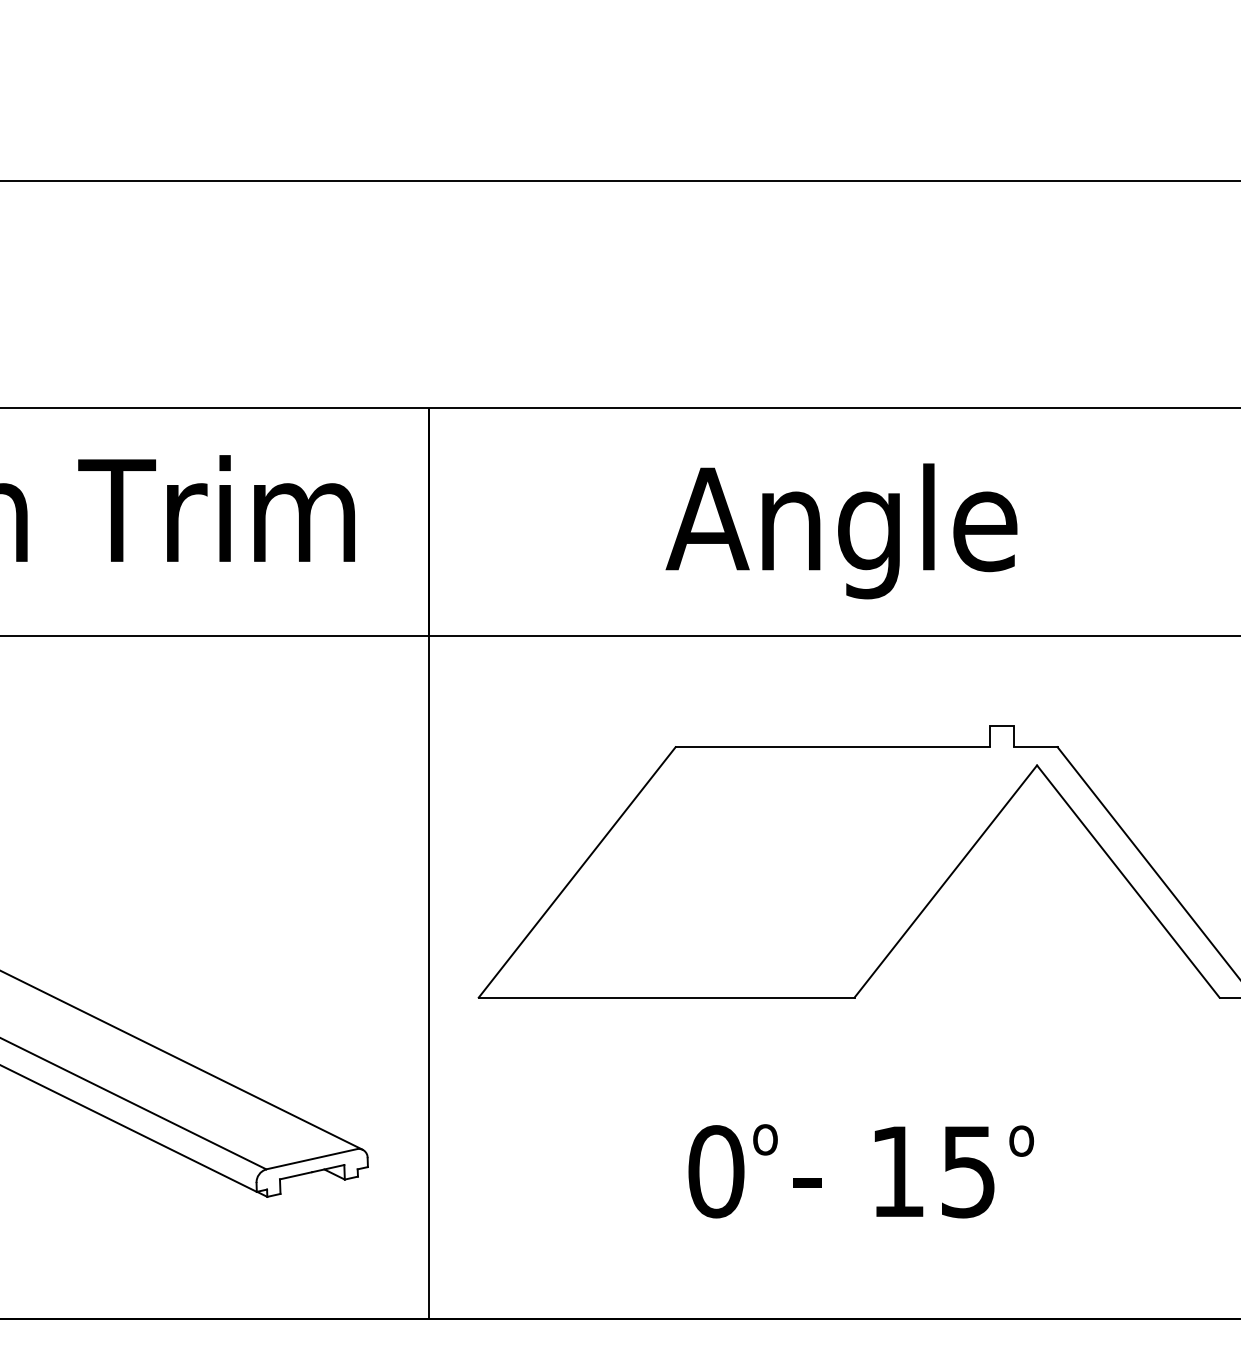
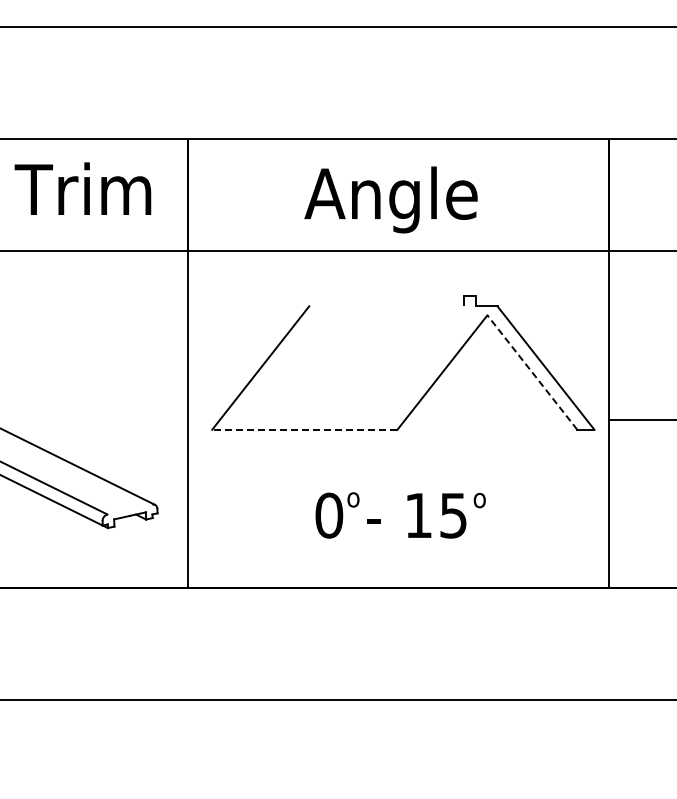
line: (832, 747) -> (386, 306), removed
line: (1128, 881) -> (532, 372), solid -> dashed
line: (666, 996) -> (304, 429), solid -> dashed
line: (311, 1159) -> (129, 509), removed

